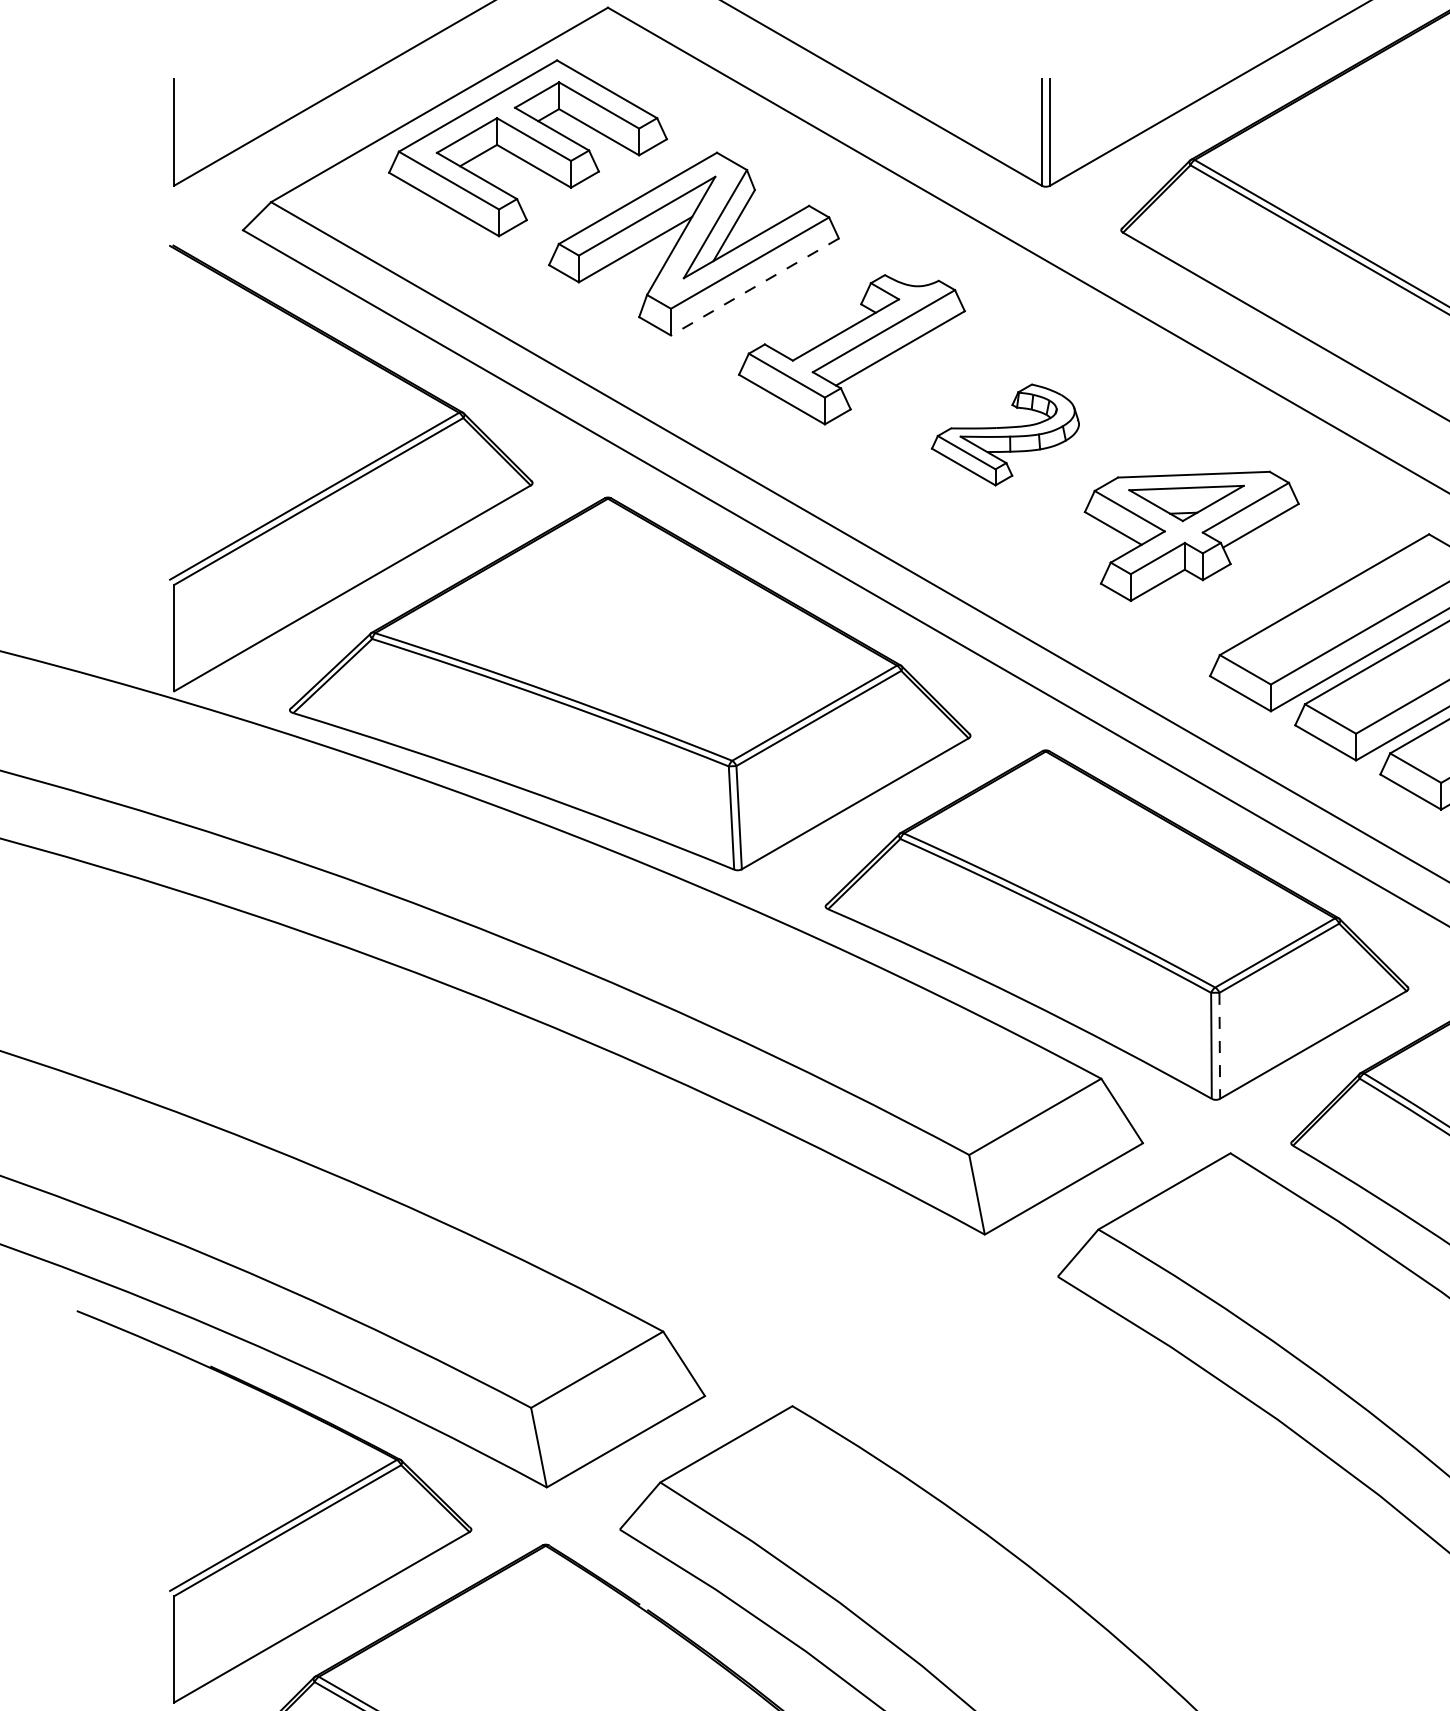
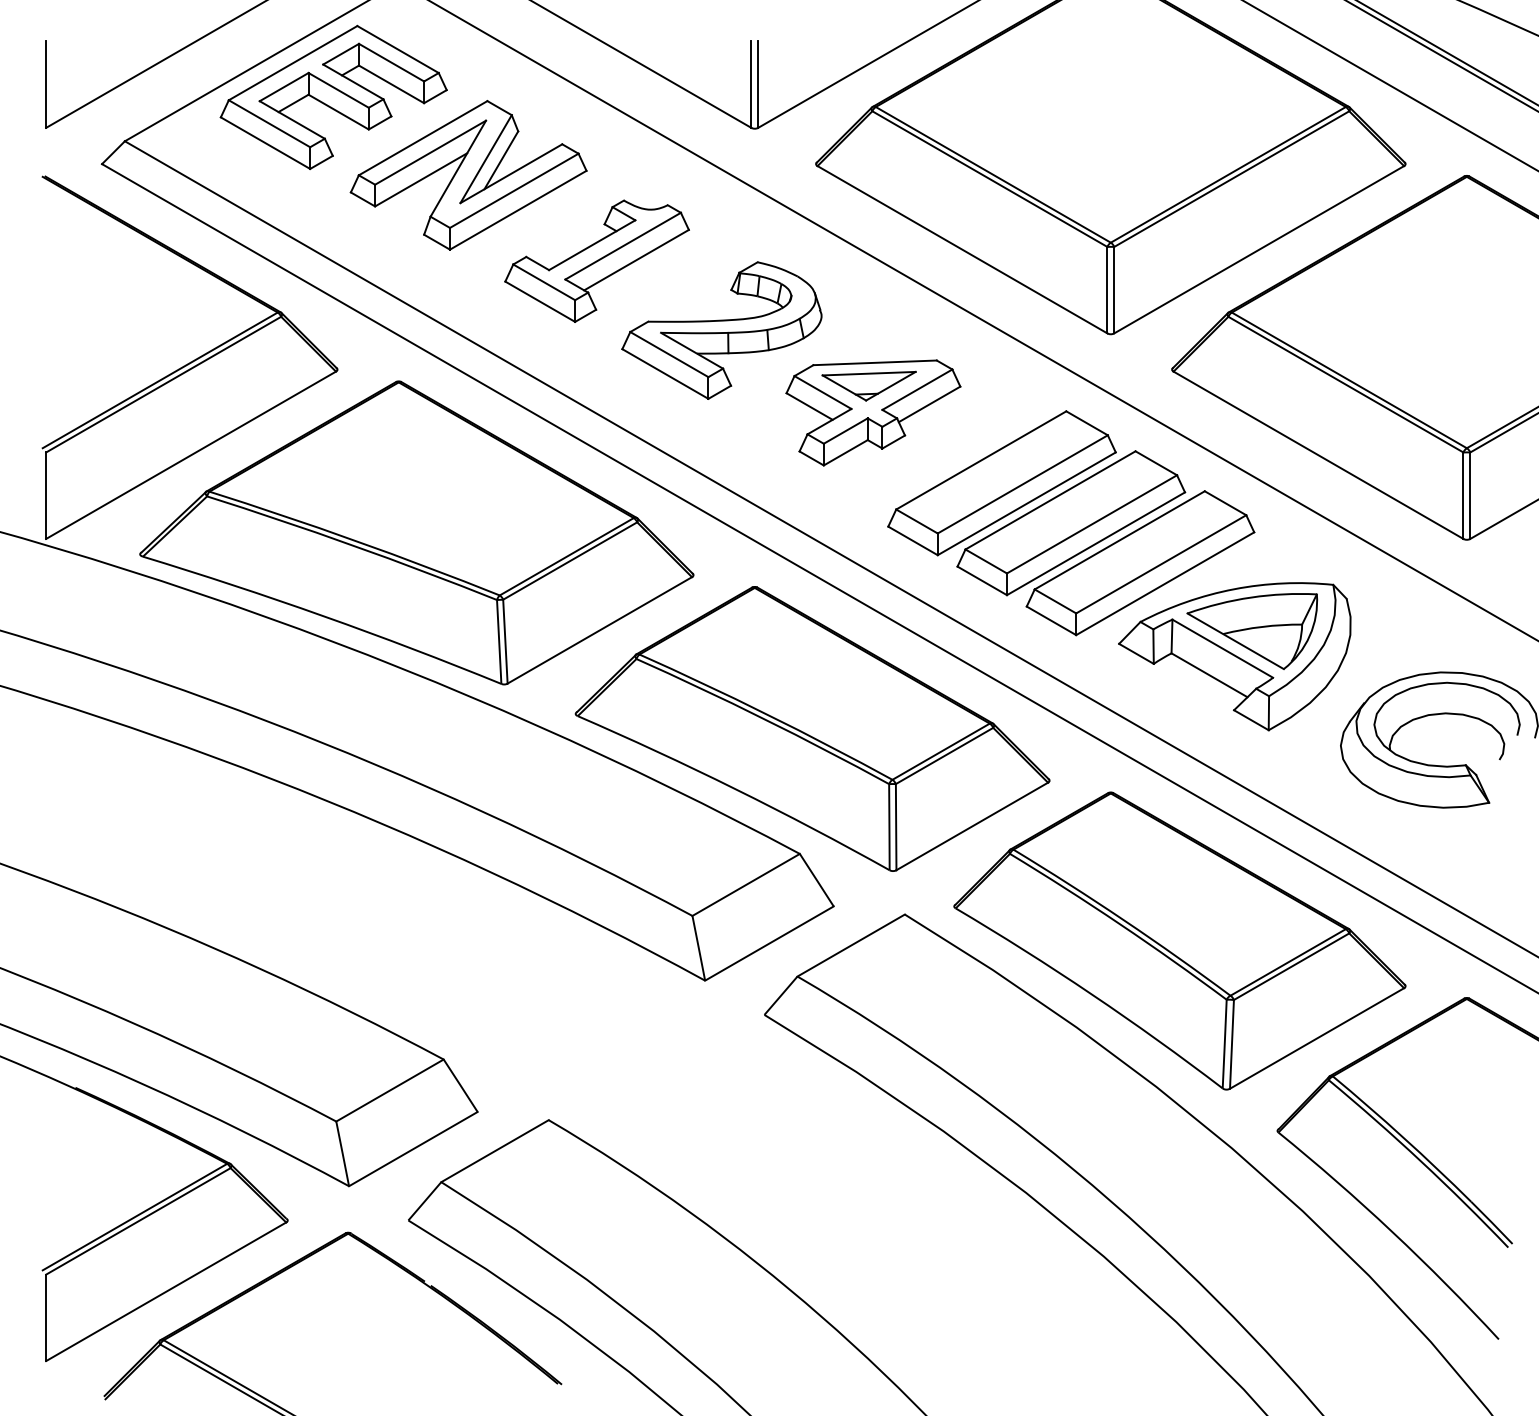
line: (755, 287) -> (518, 210), dashed -> solid
part: (1004, 434) -> (721, 330), size x1.67
line: (1220, 1046) -> (896, 827), dashed -> solid

